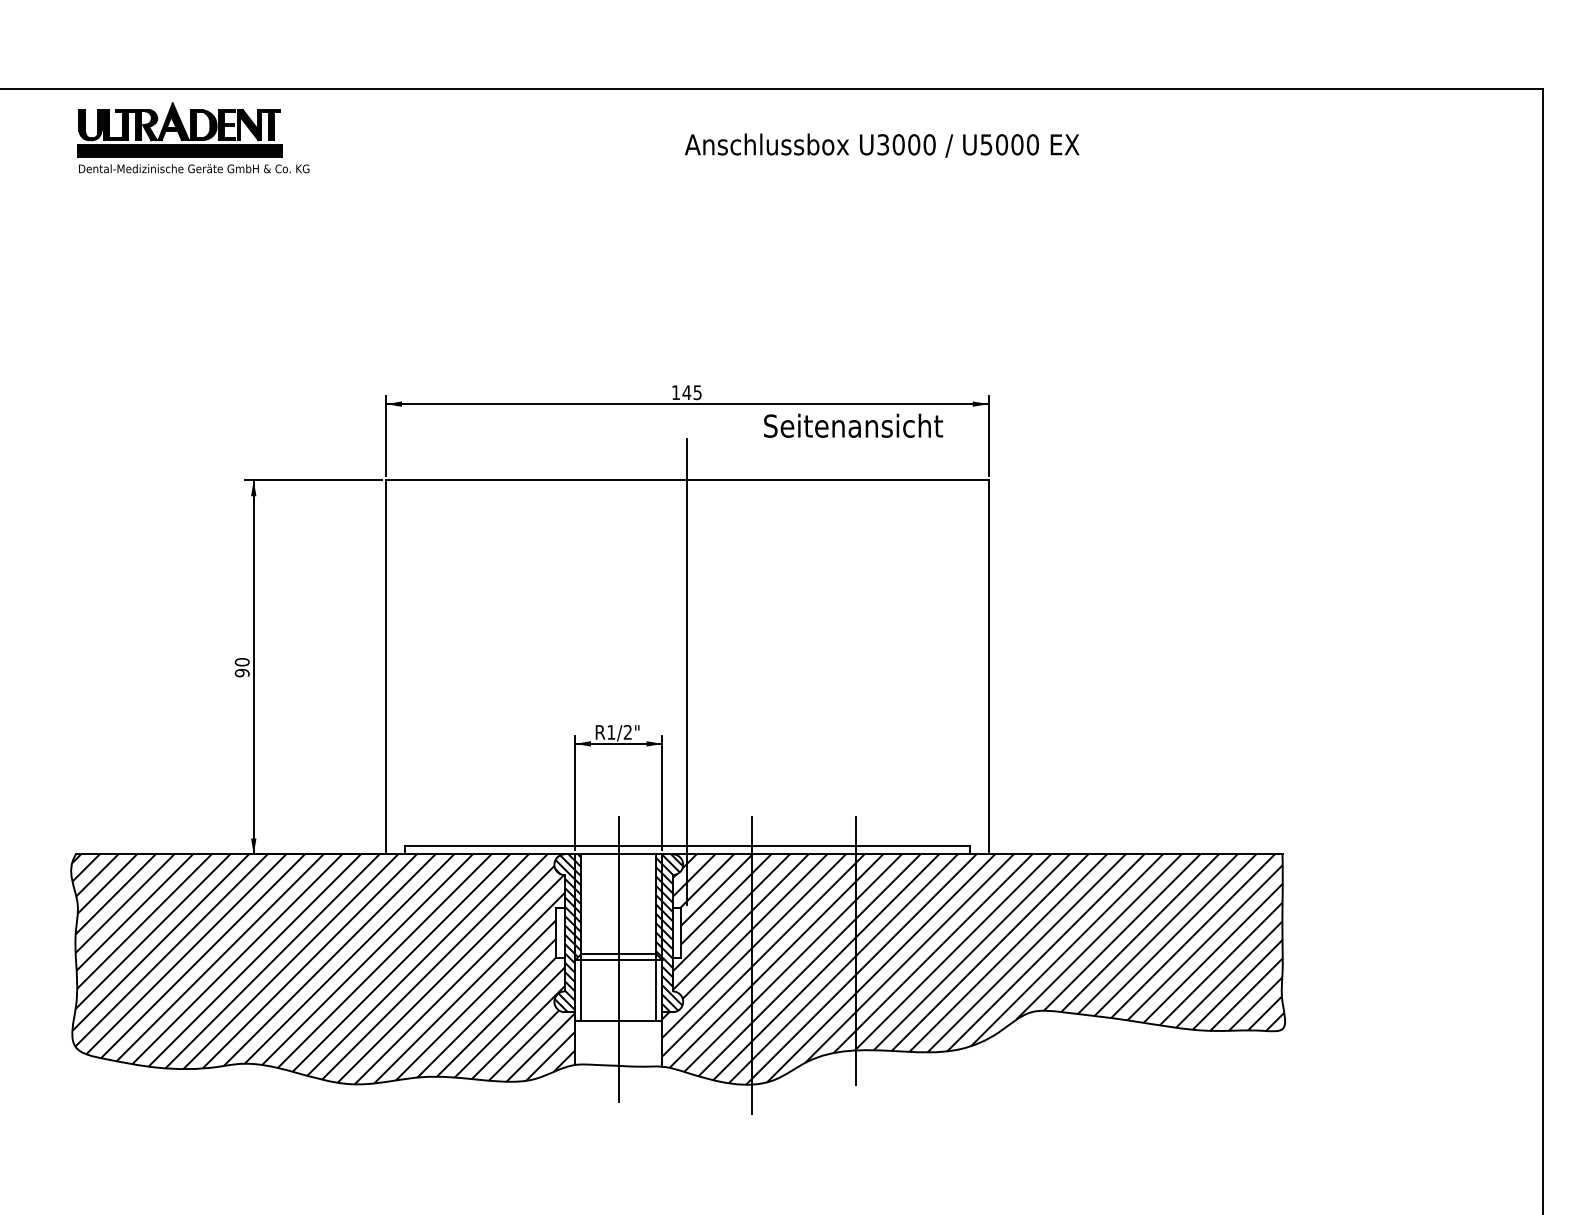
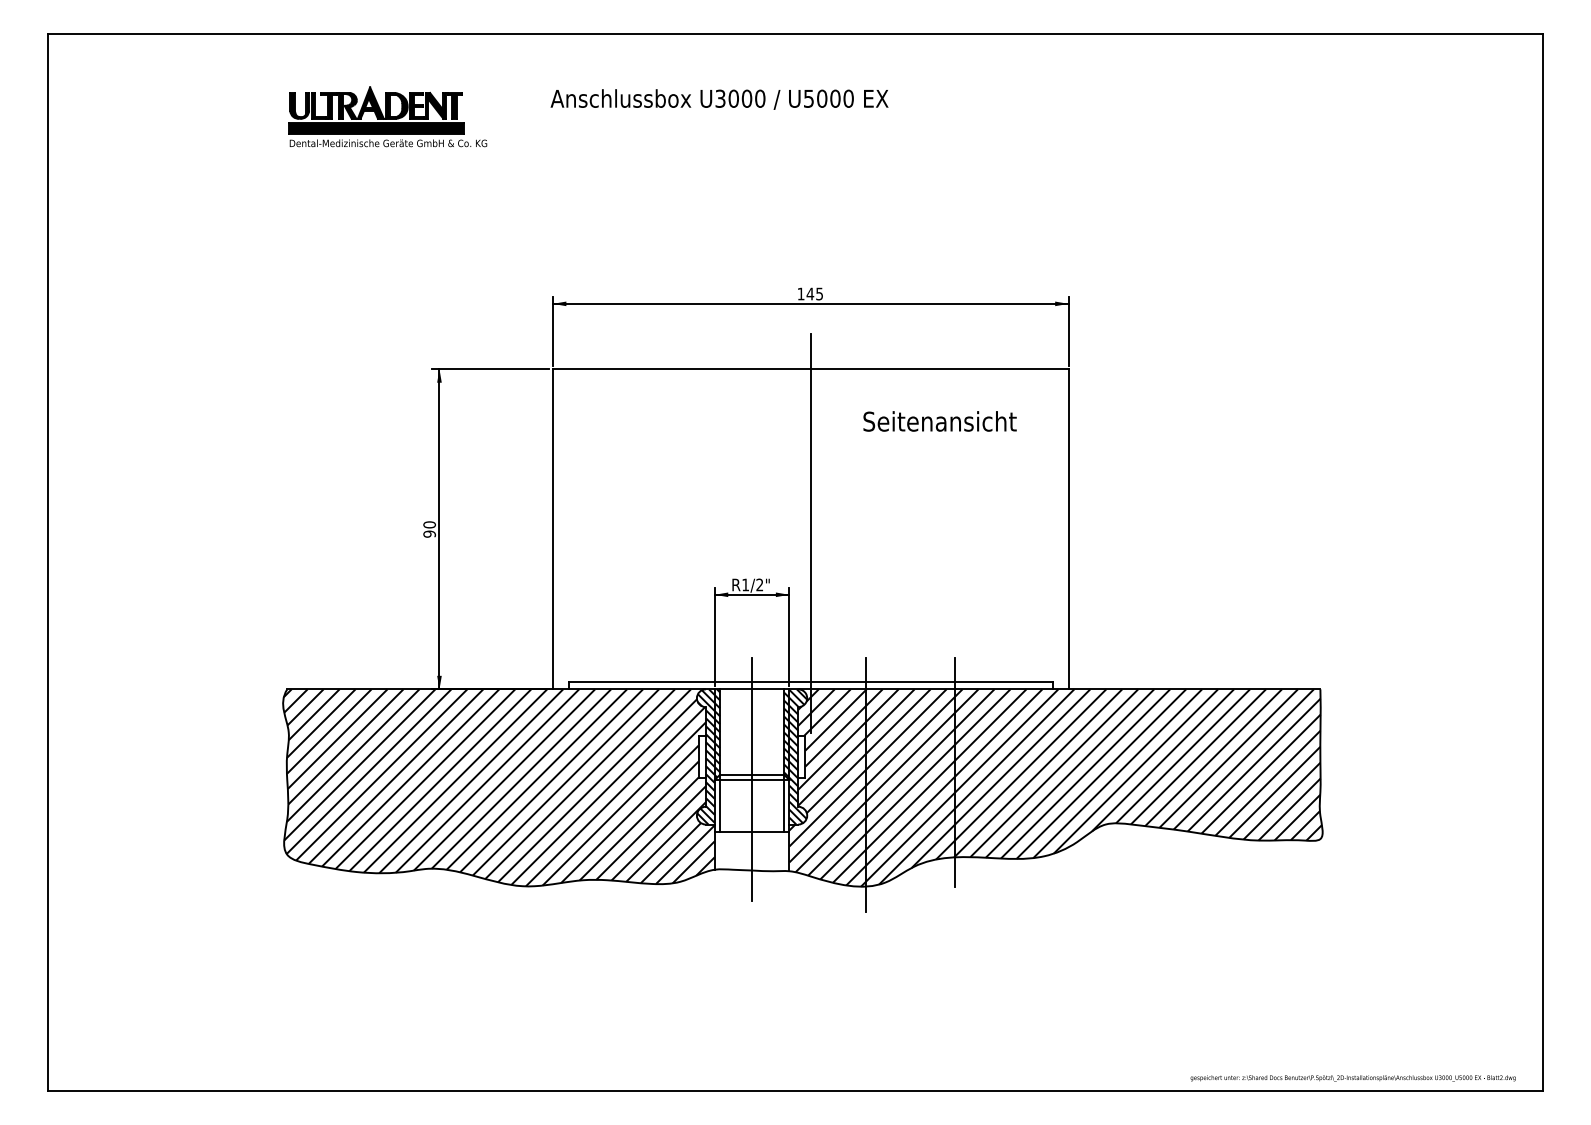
part: (193, 137) -> (387, 116), moved
text: (882, 145) -> (719, 99), moved
text: (852, 425) -> (939, 421), moved

